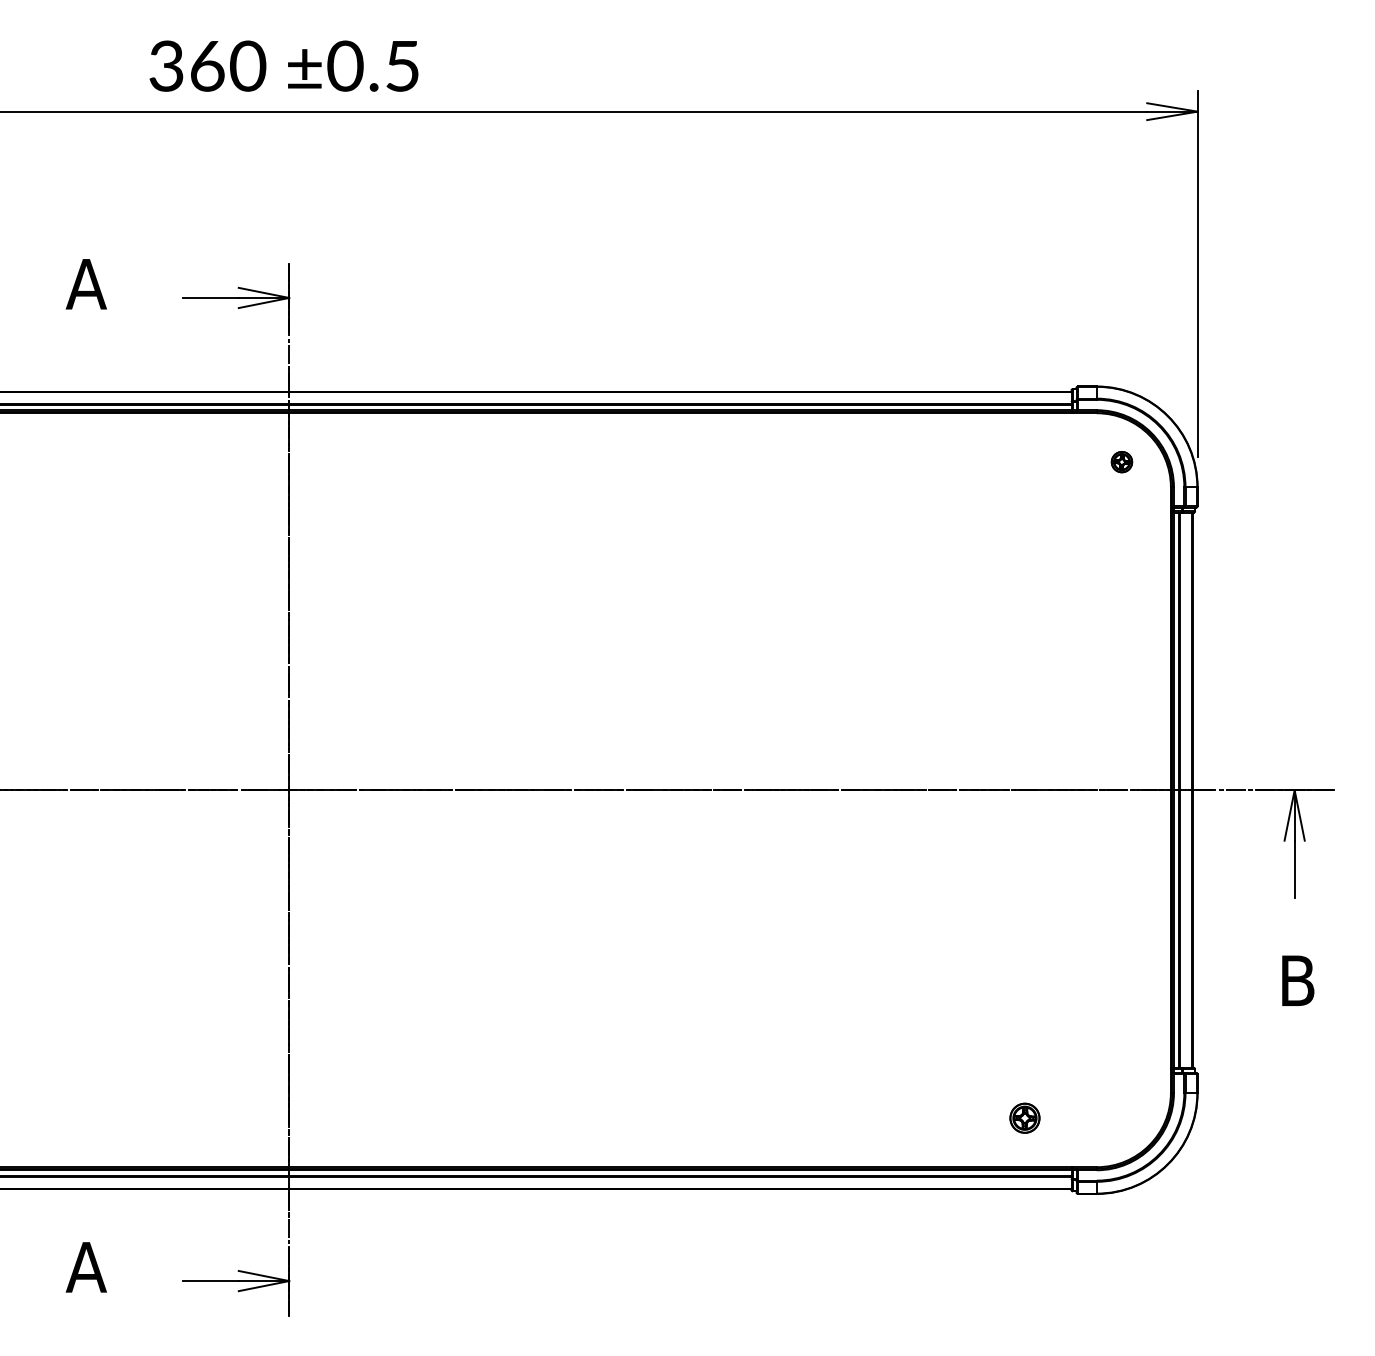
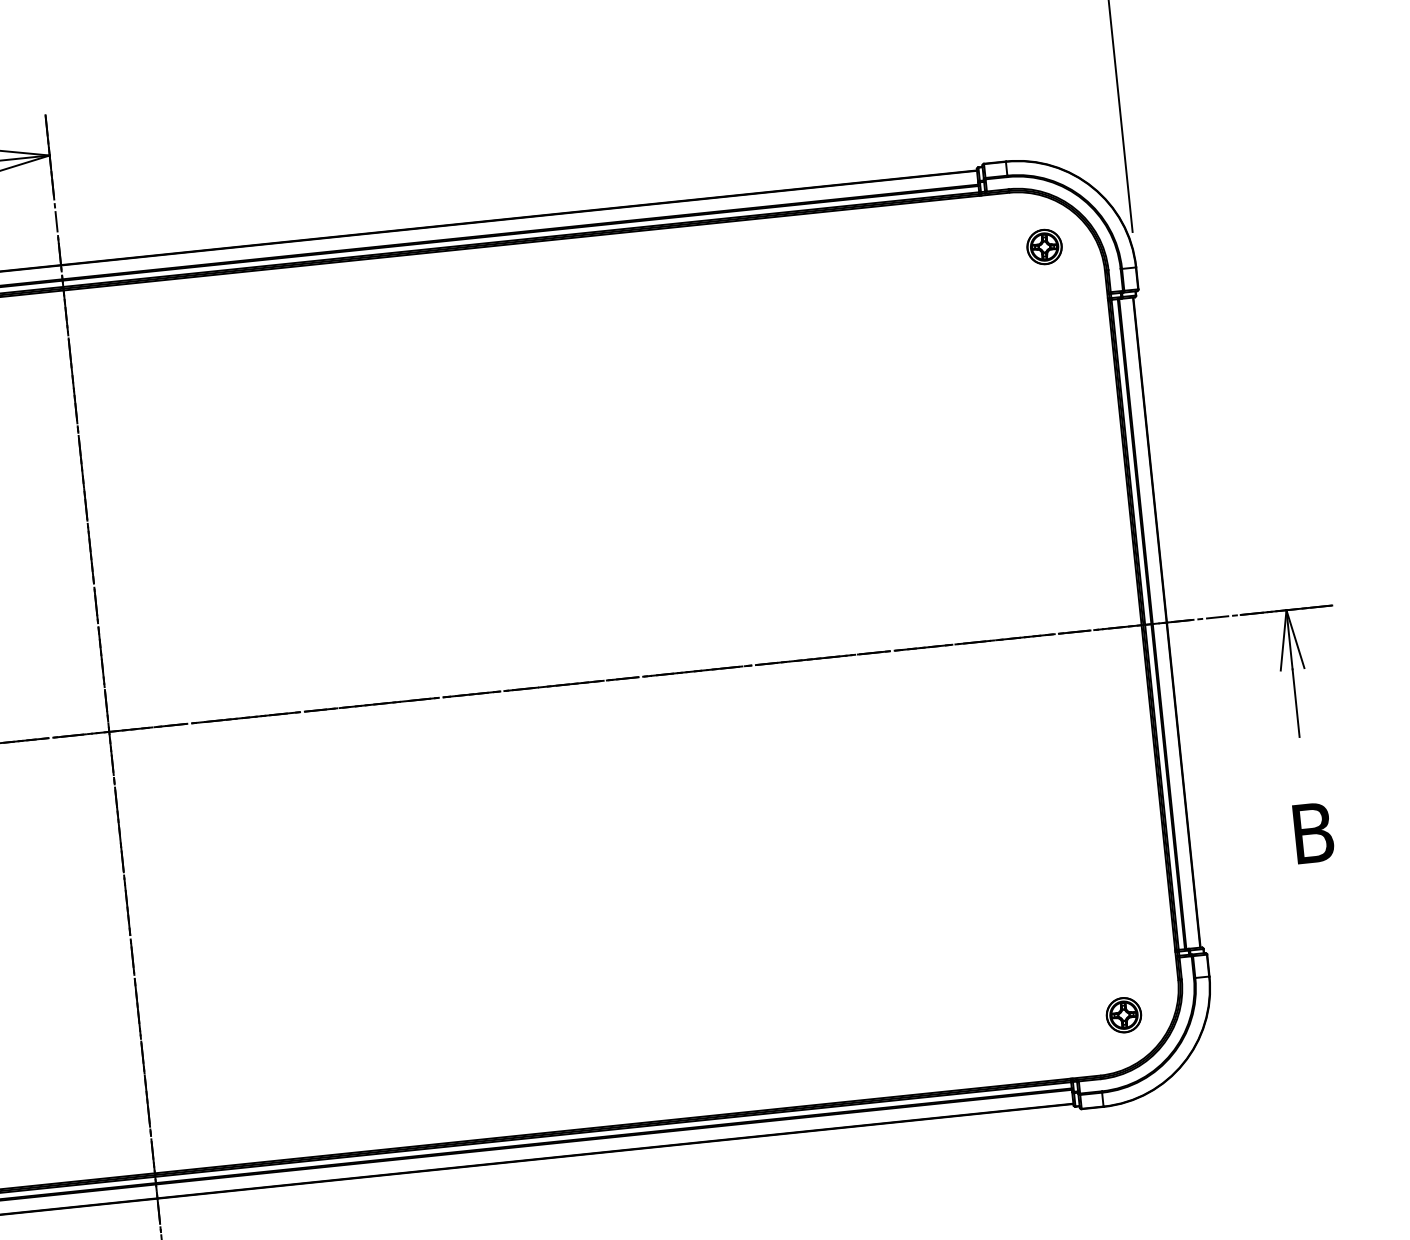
part: (1121, 461) -> (1043, 246), size x1.43
part: (1024, 1117) -> (1123, 1014), moved

